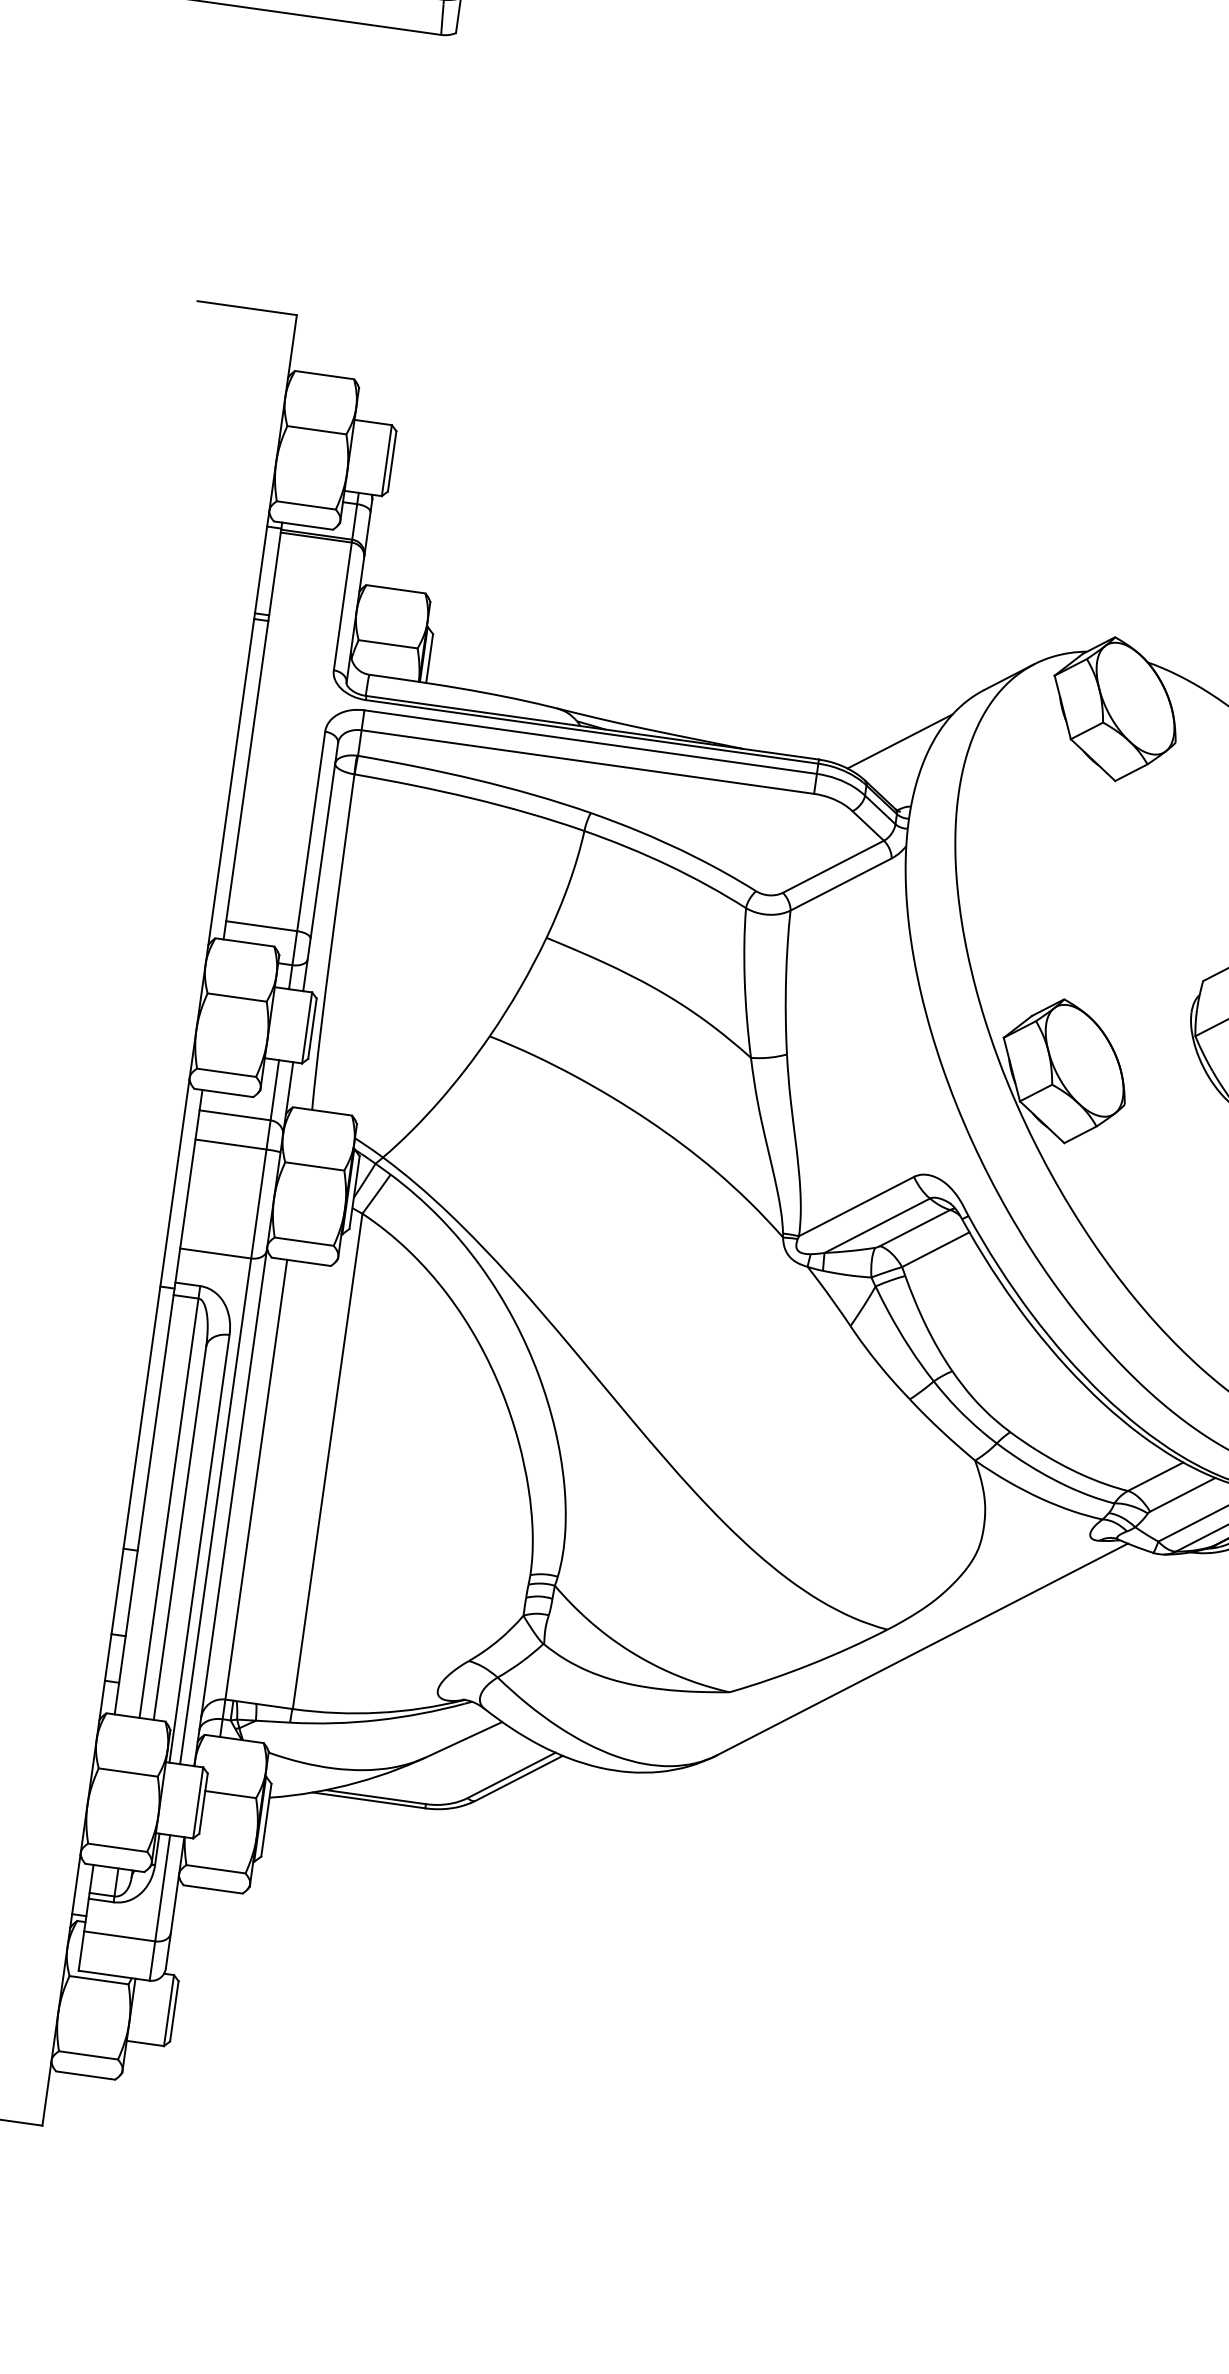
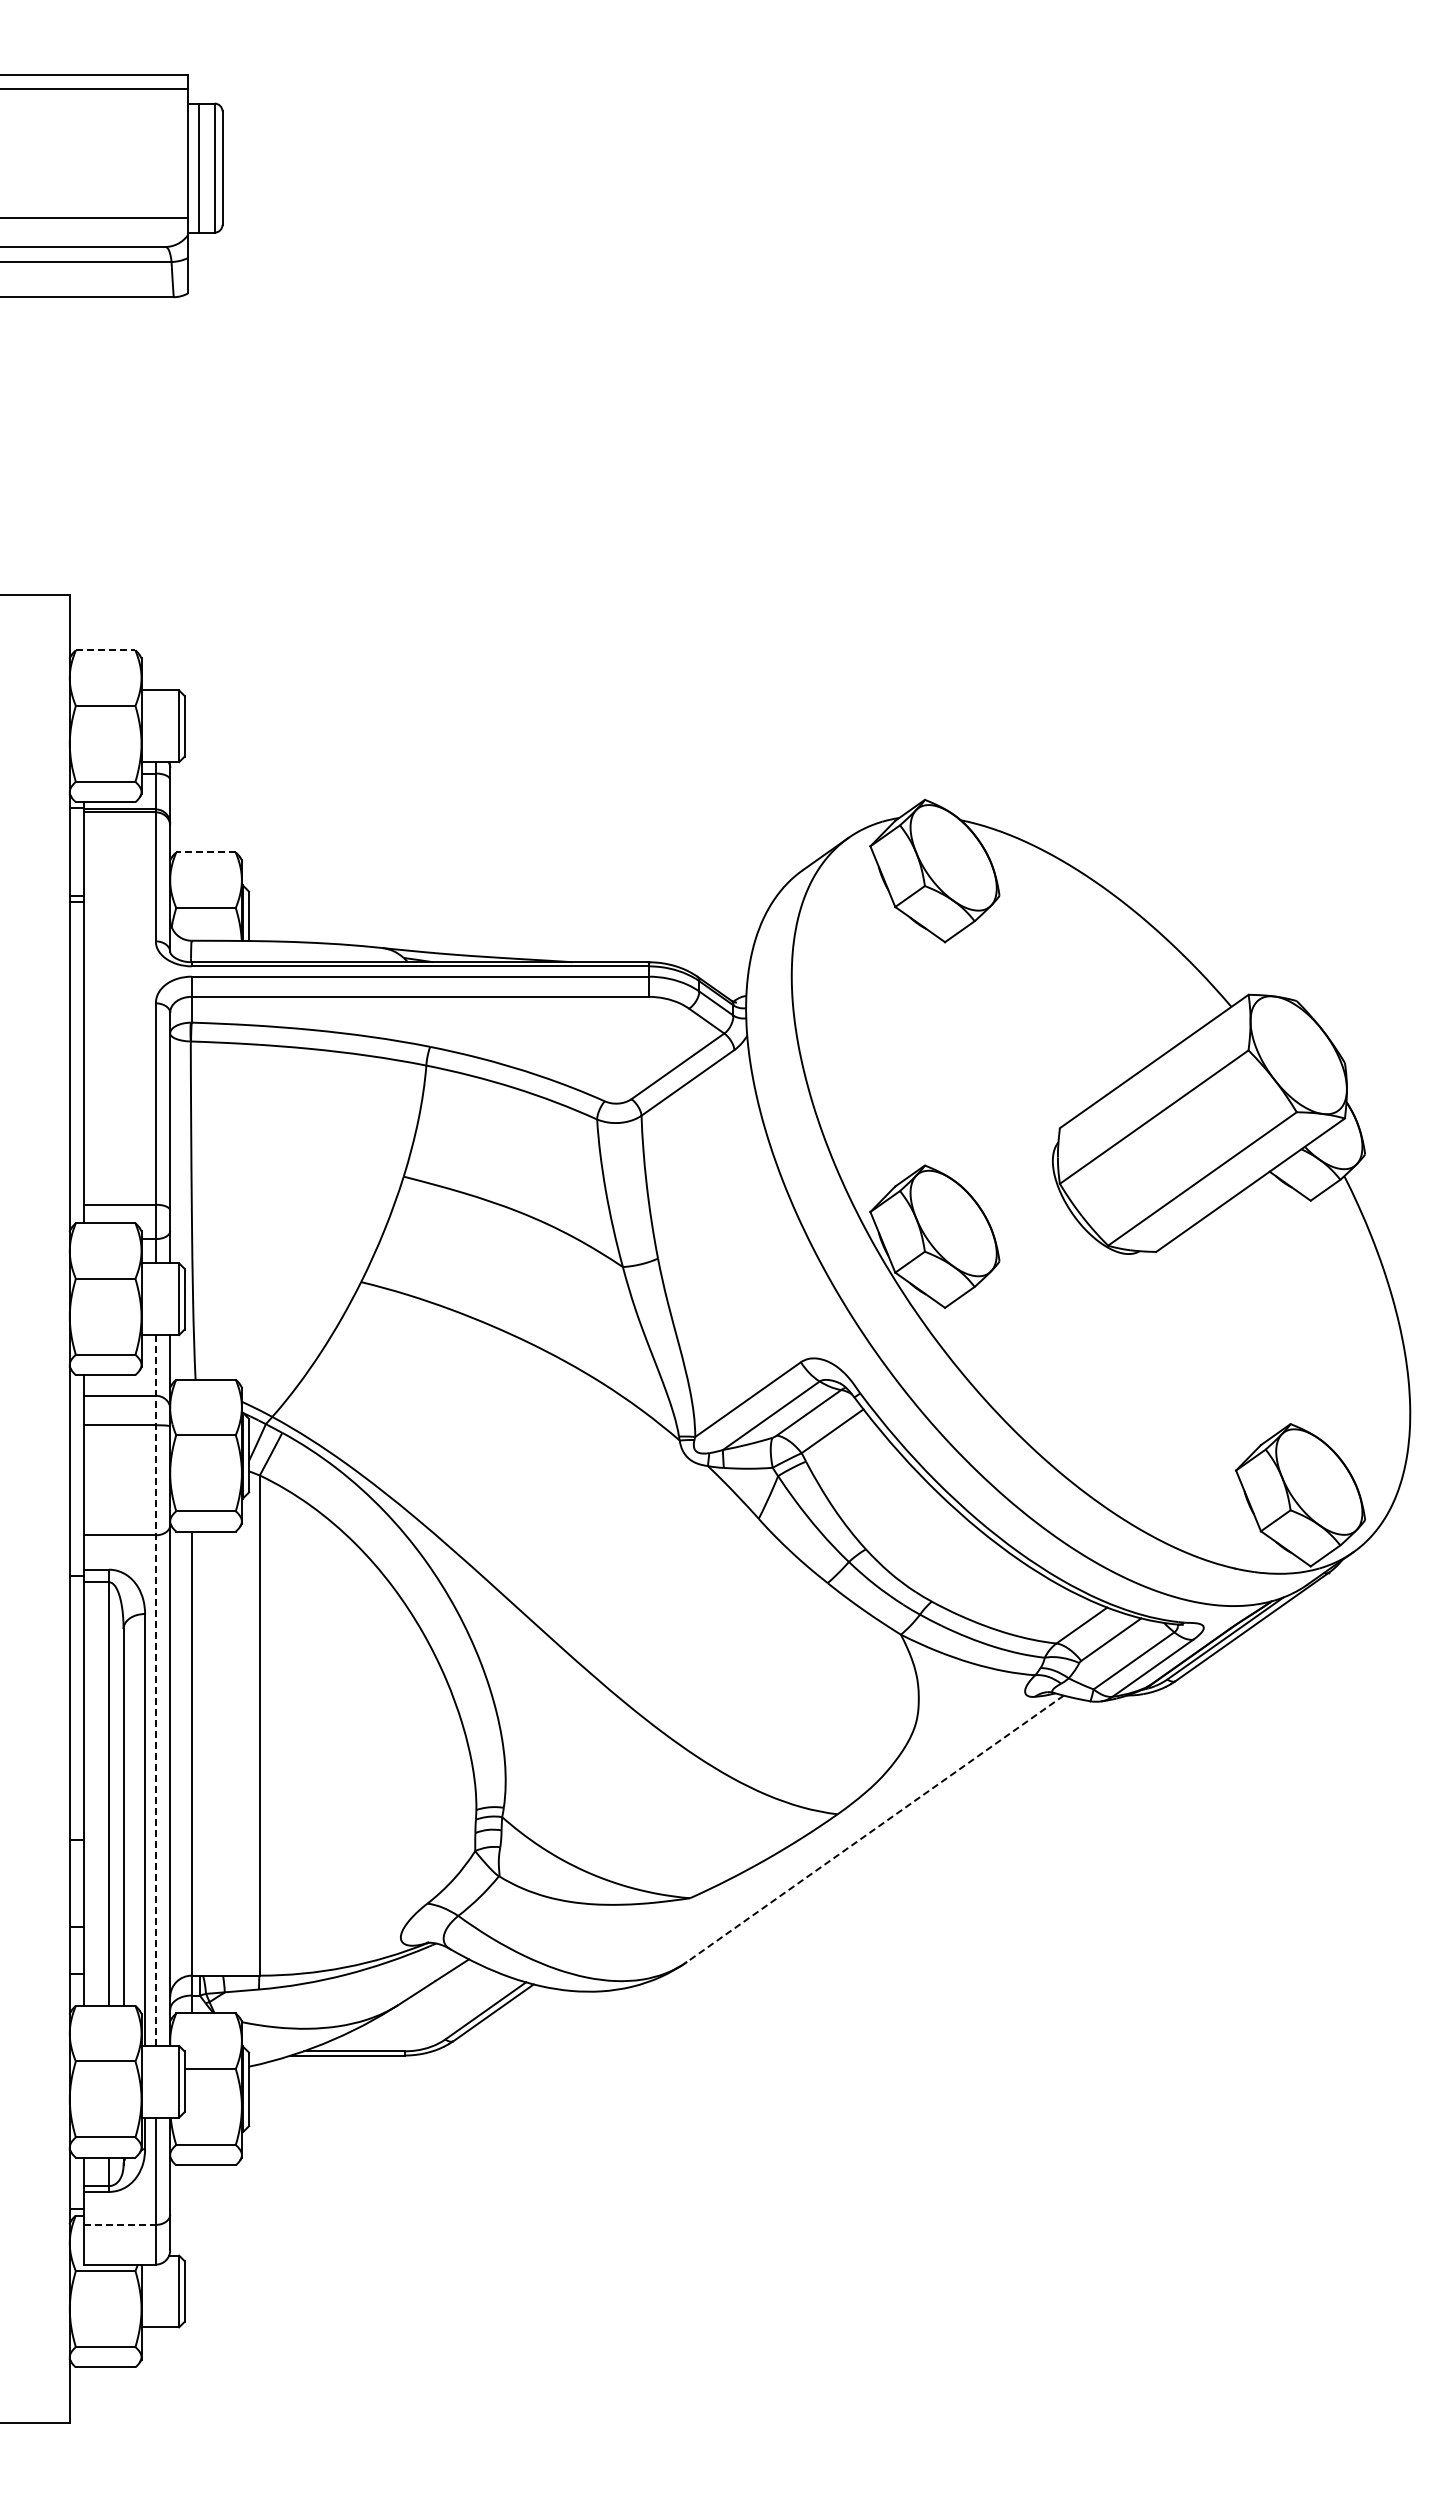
line: (324, 375) -> (105, 650), solid -> dashed
line: (396, 589) -> (206, 852), solid -> dashed
line: (900, 740) -> (726, 932), removed
line: (229, 1412) -> (155, 1690), solid -> dashed
line: (923, 1649) -> (875, 1828), solid -> dashed
line: (120, 1936) -> (120, 2224), solid -> dashed

